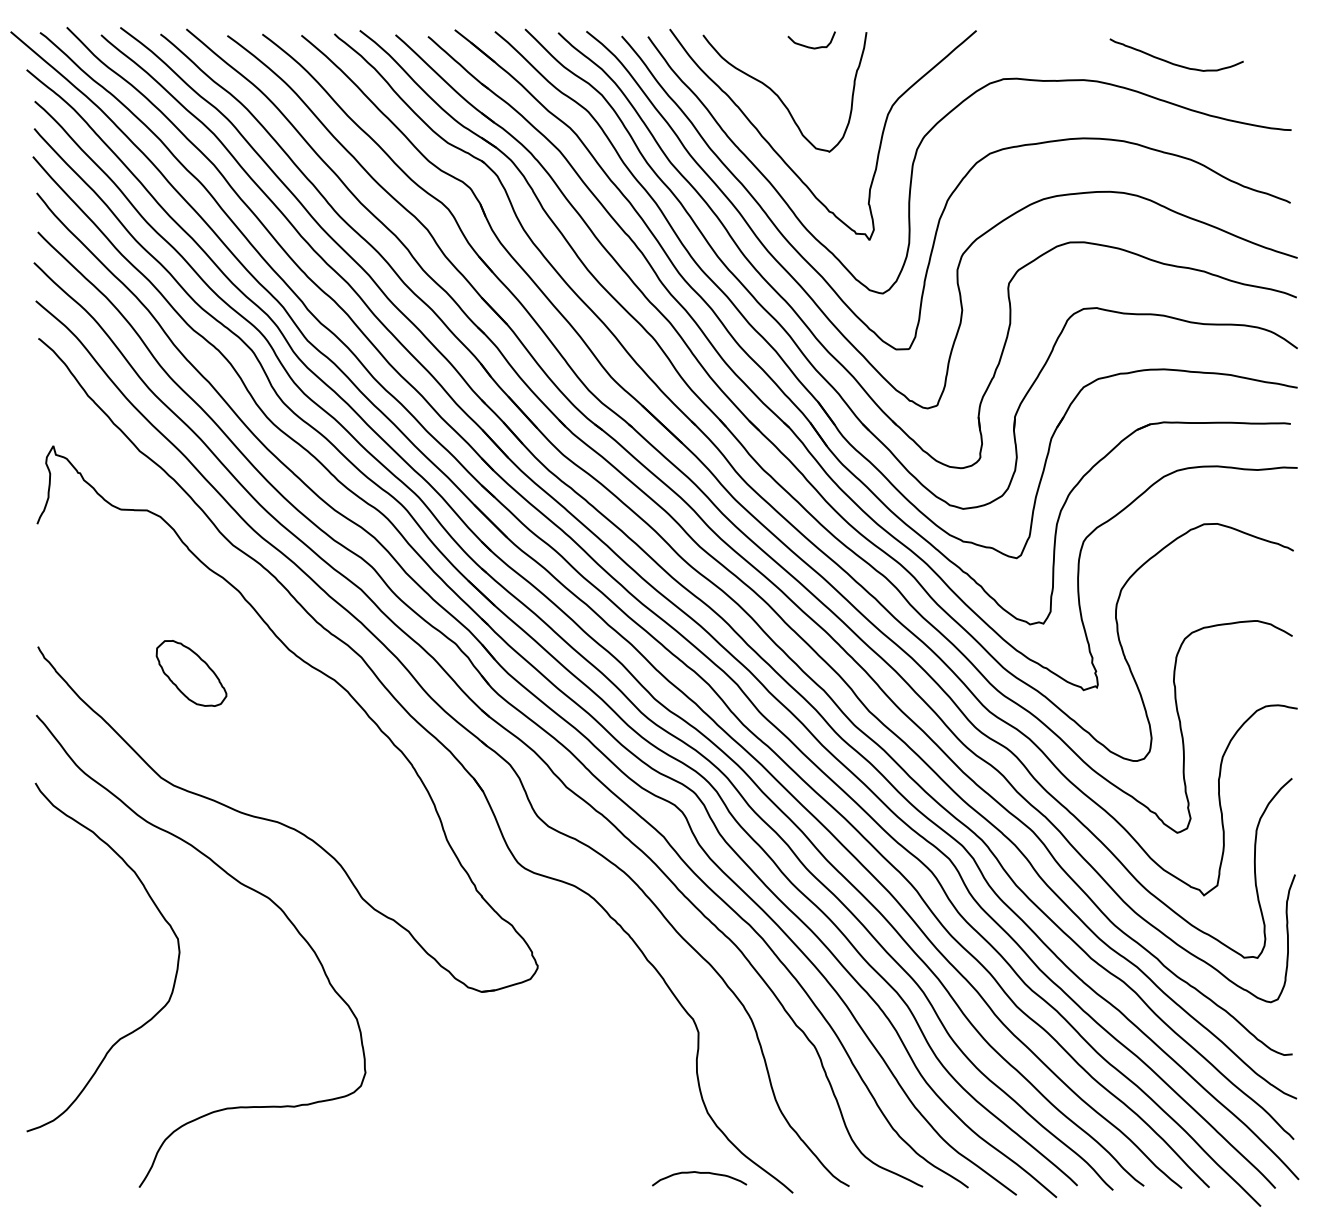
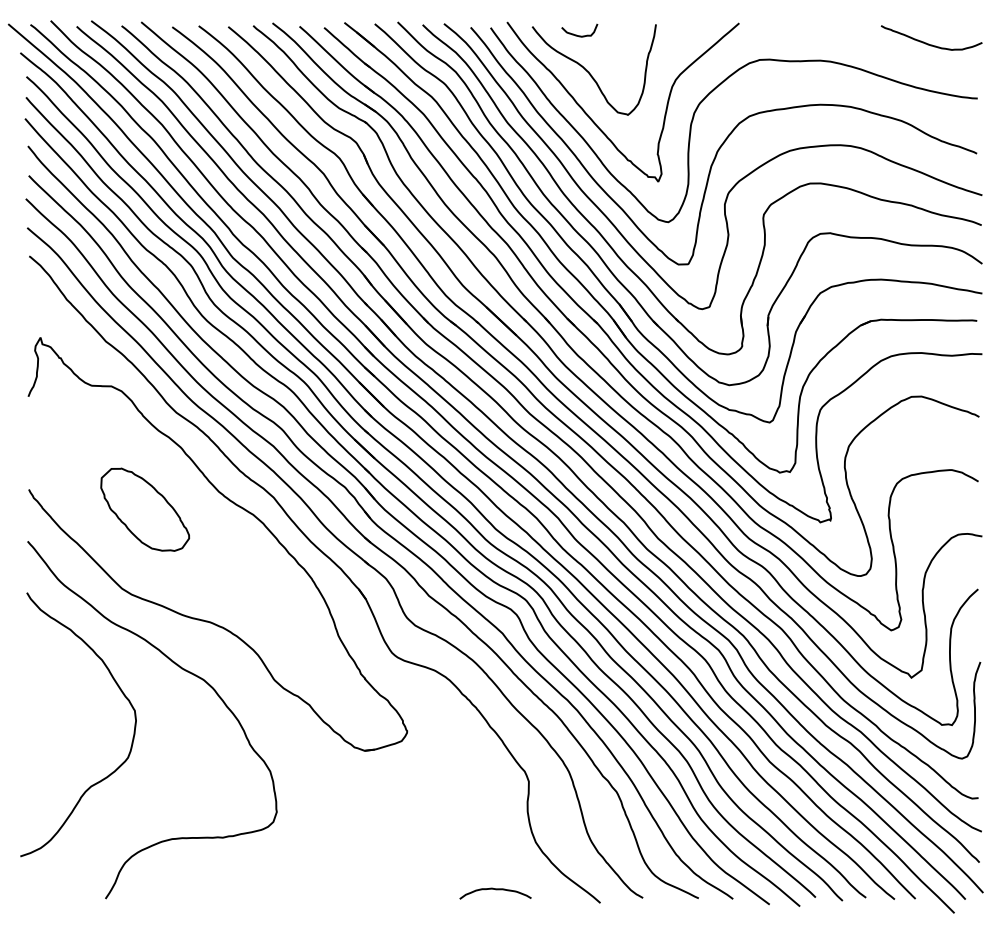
curve: (810, 46) -> (578, 35), moved
curve: (1172, 62) -> (928, 43), moved
part: (191, 673) -> (145, 509), size x1.67
curve: (699, 1173) -> (495, 889), moved

